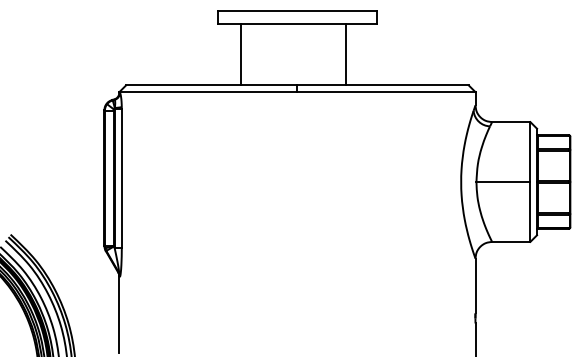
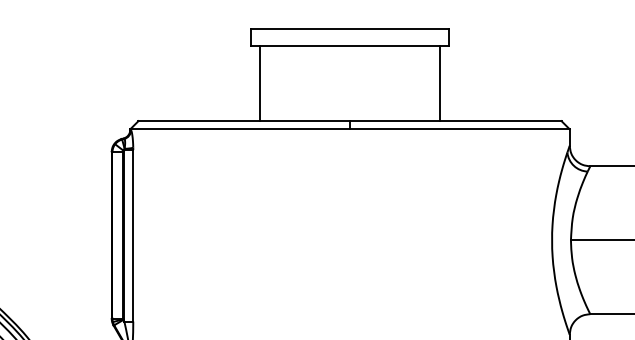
line: (241, 54) -> (260, 82), moved
line: (345, 54) -> (440, 82), moved

